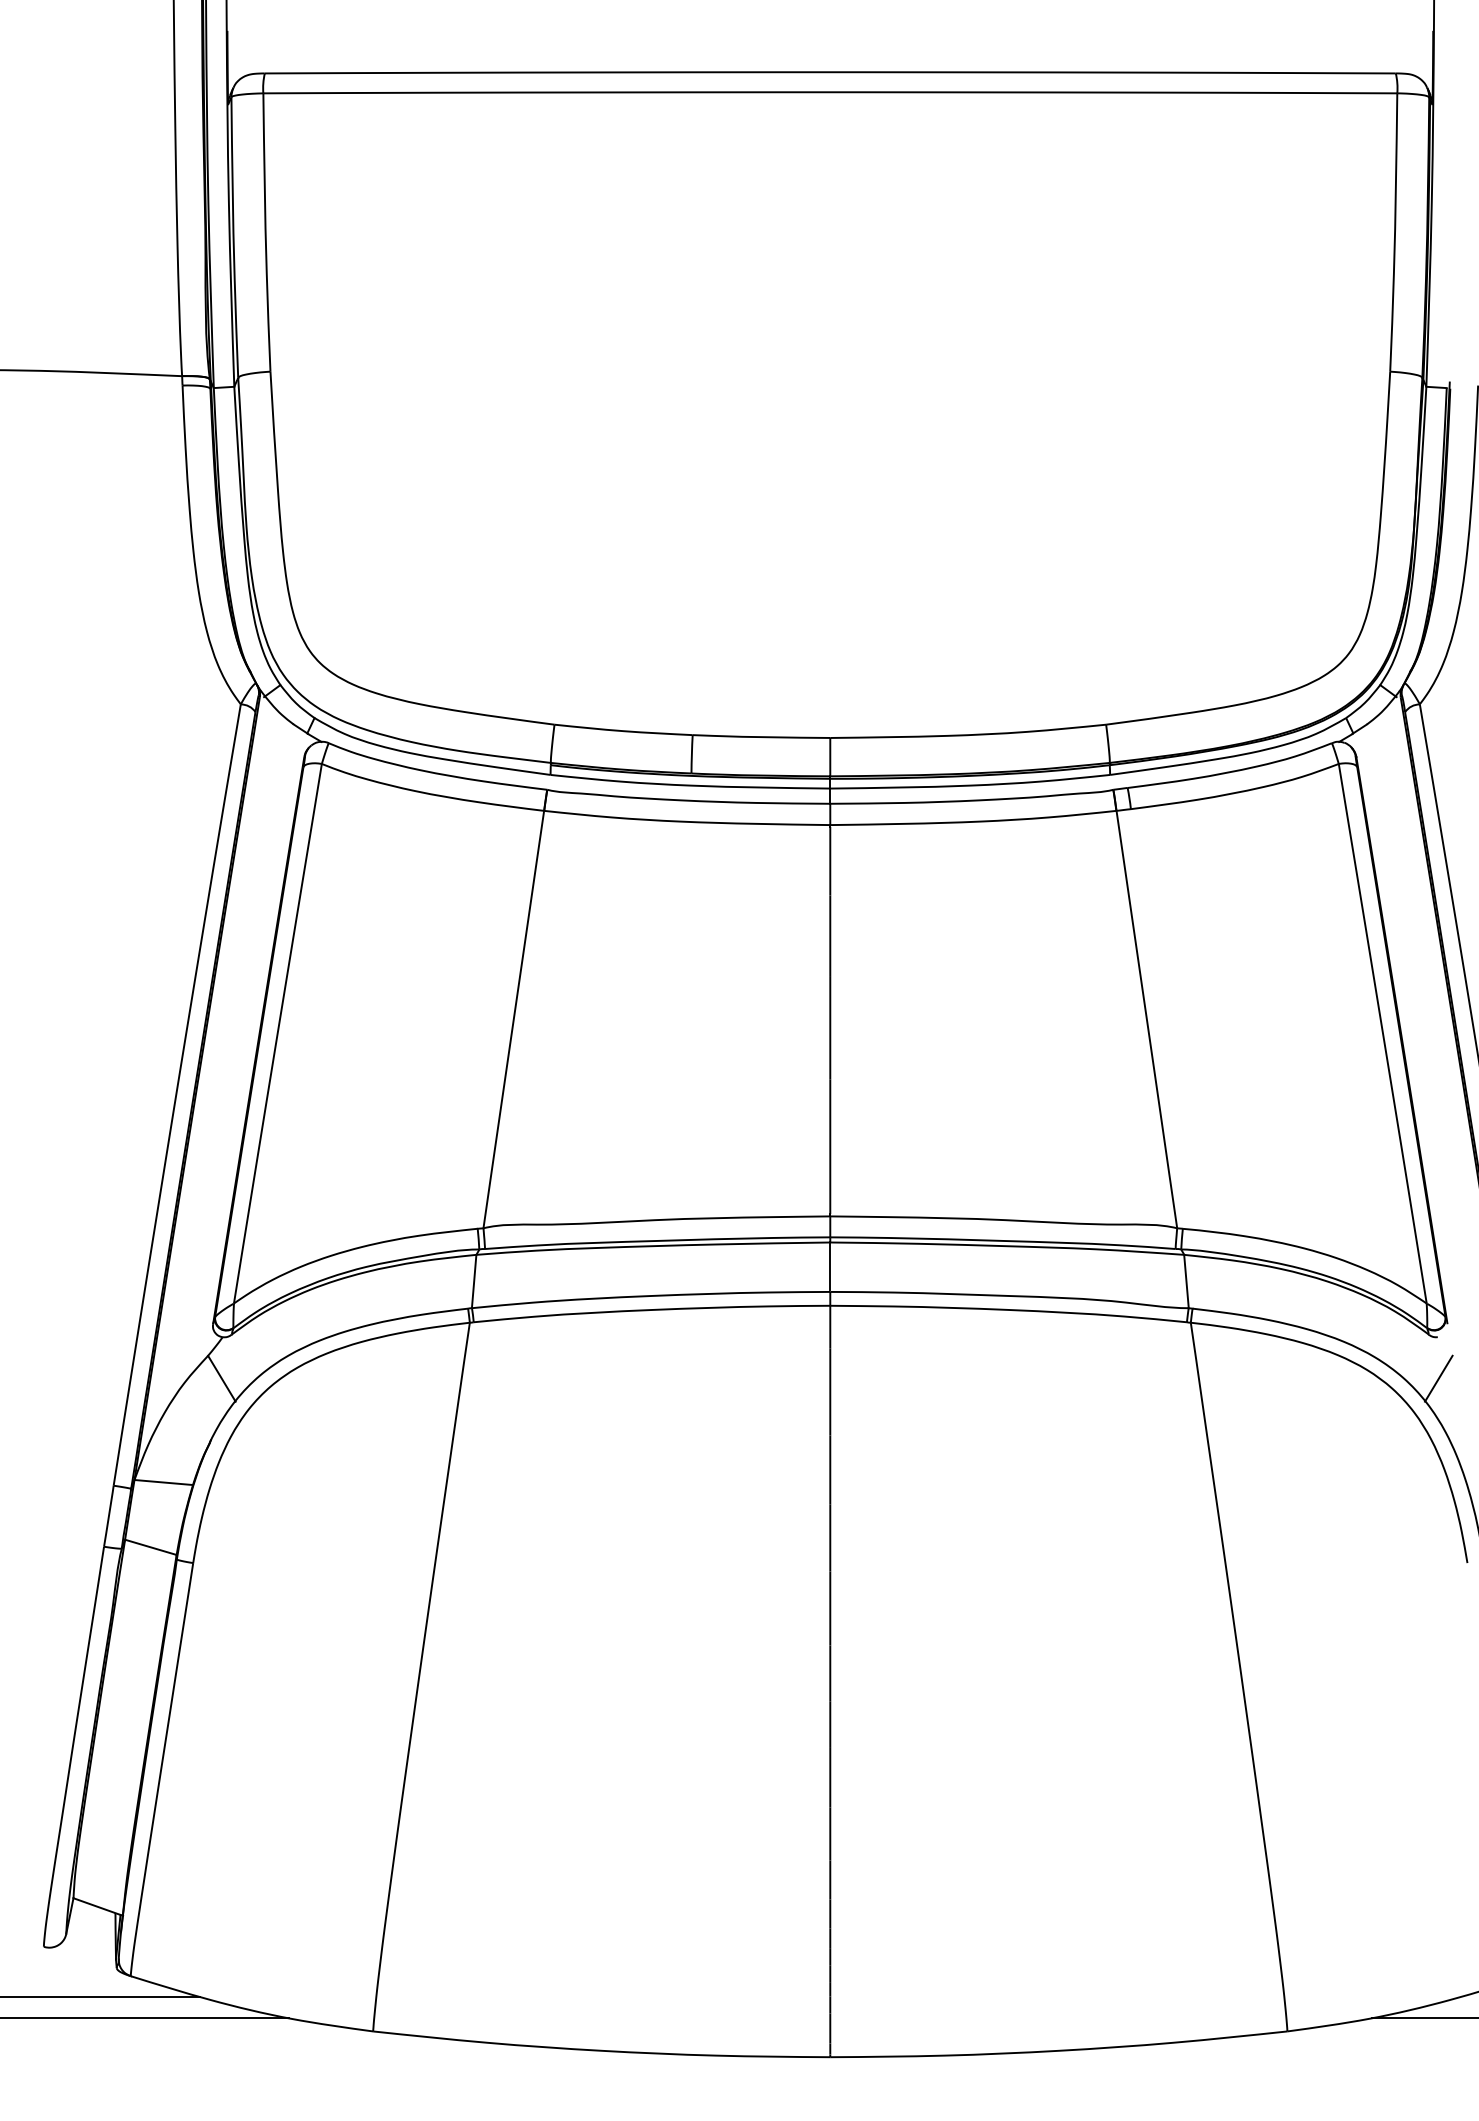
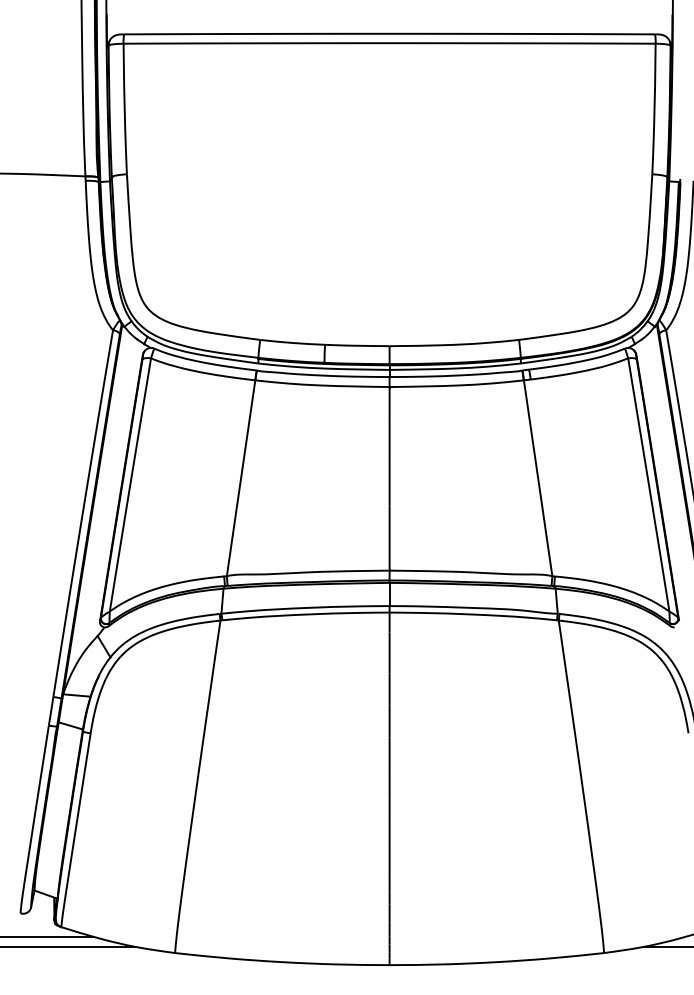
line: (1437, 1378) -> (674, 646), removed

